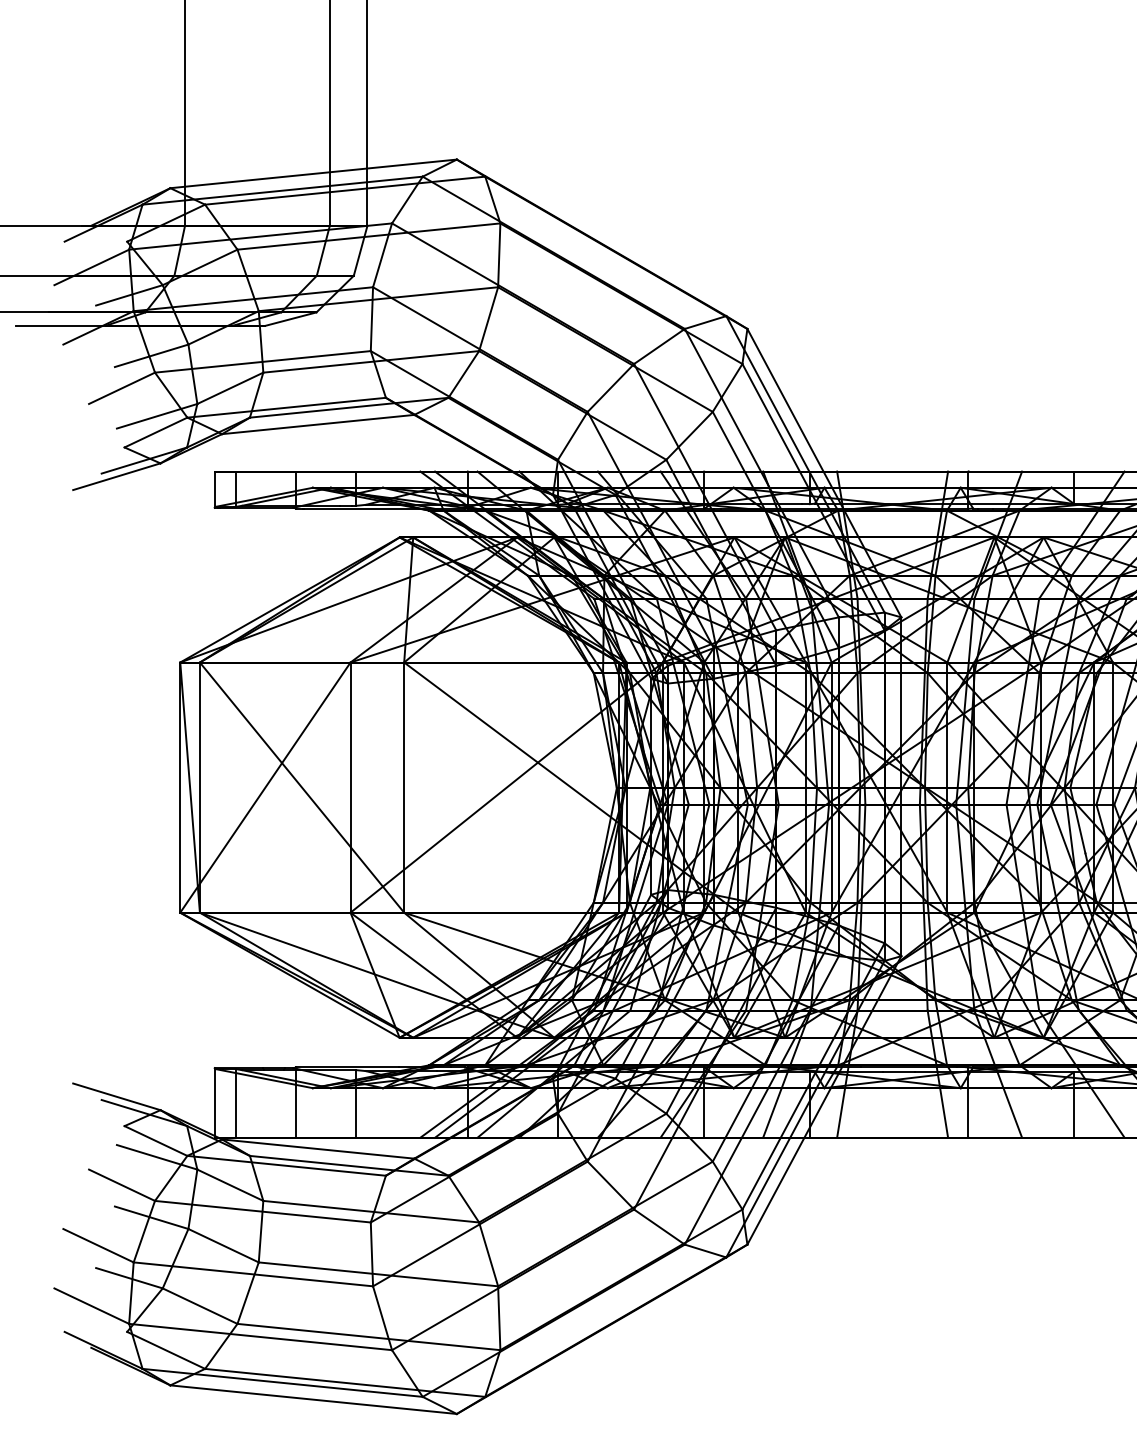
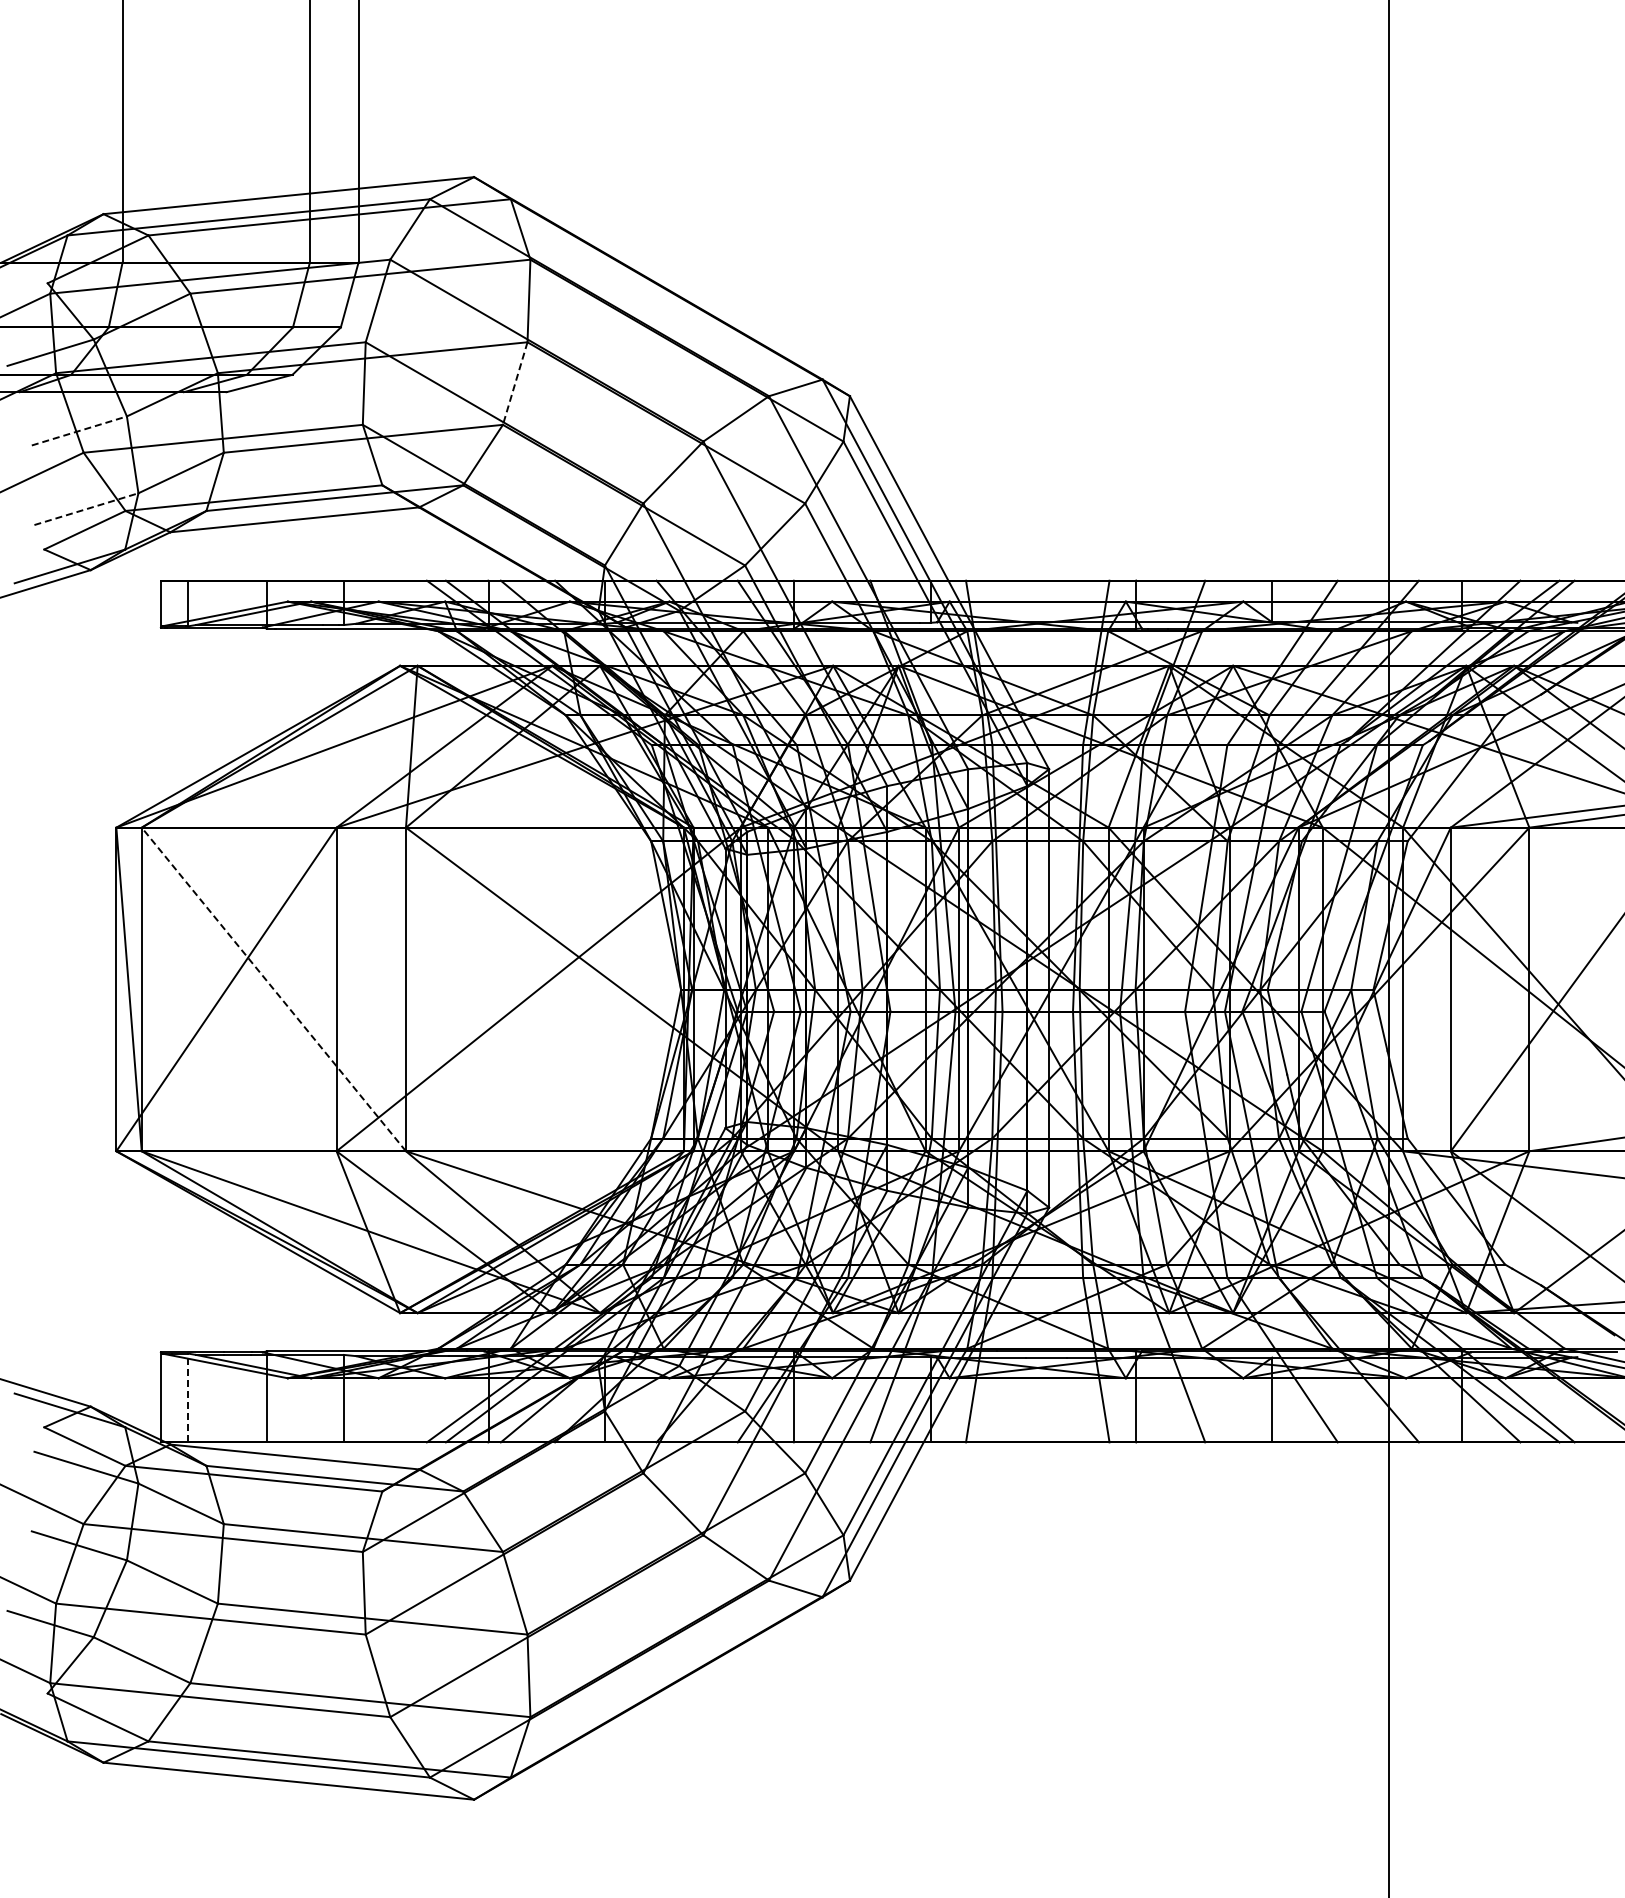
line: (488, 319) -> (515, 384), solid -> dashed
line: (151, 355) -> (79, 430), solid -> dashed
line: (157, 416) -> (86, 509), solid -> dashed
line: (301, 787) -> (273, 989), solid -> dashed
line: (236, 1103) -> (188, 1397), solid -> dashed

